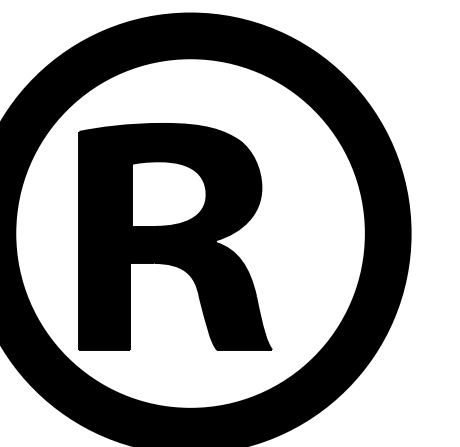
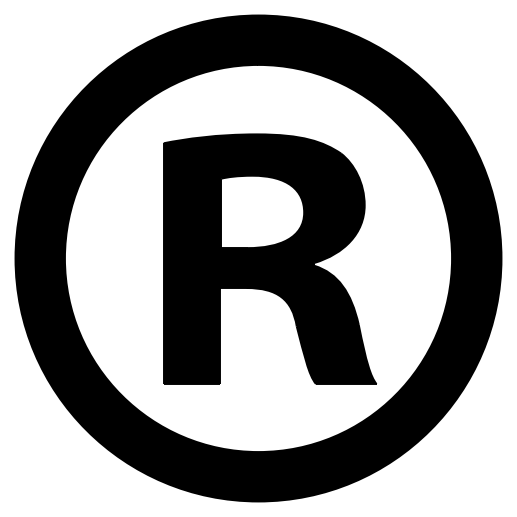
part: (175, 236) -> (269, 258), moved

